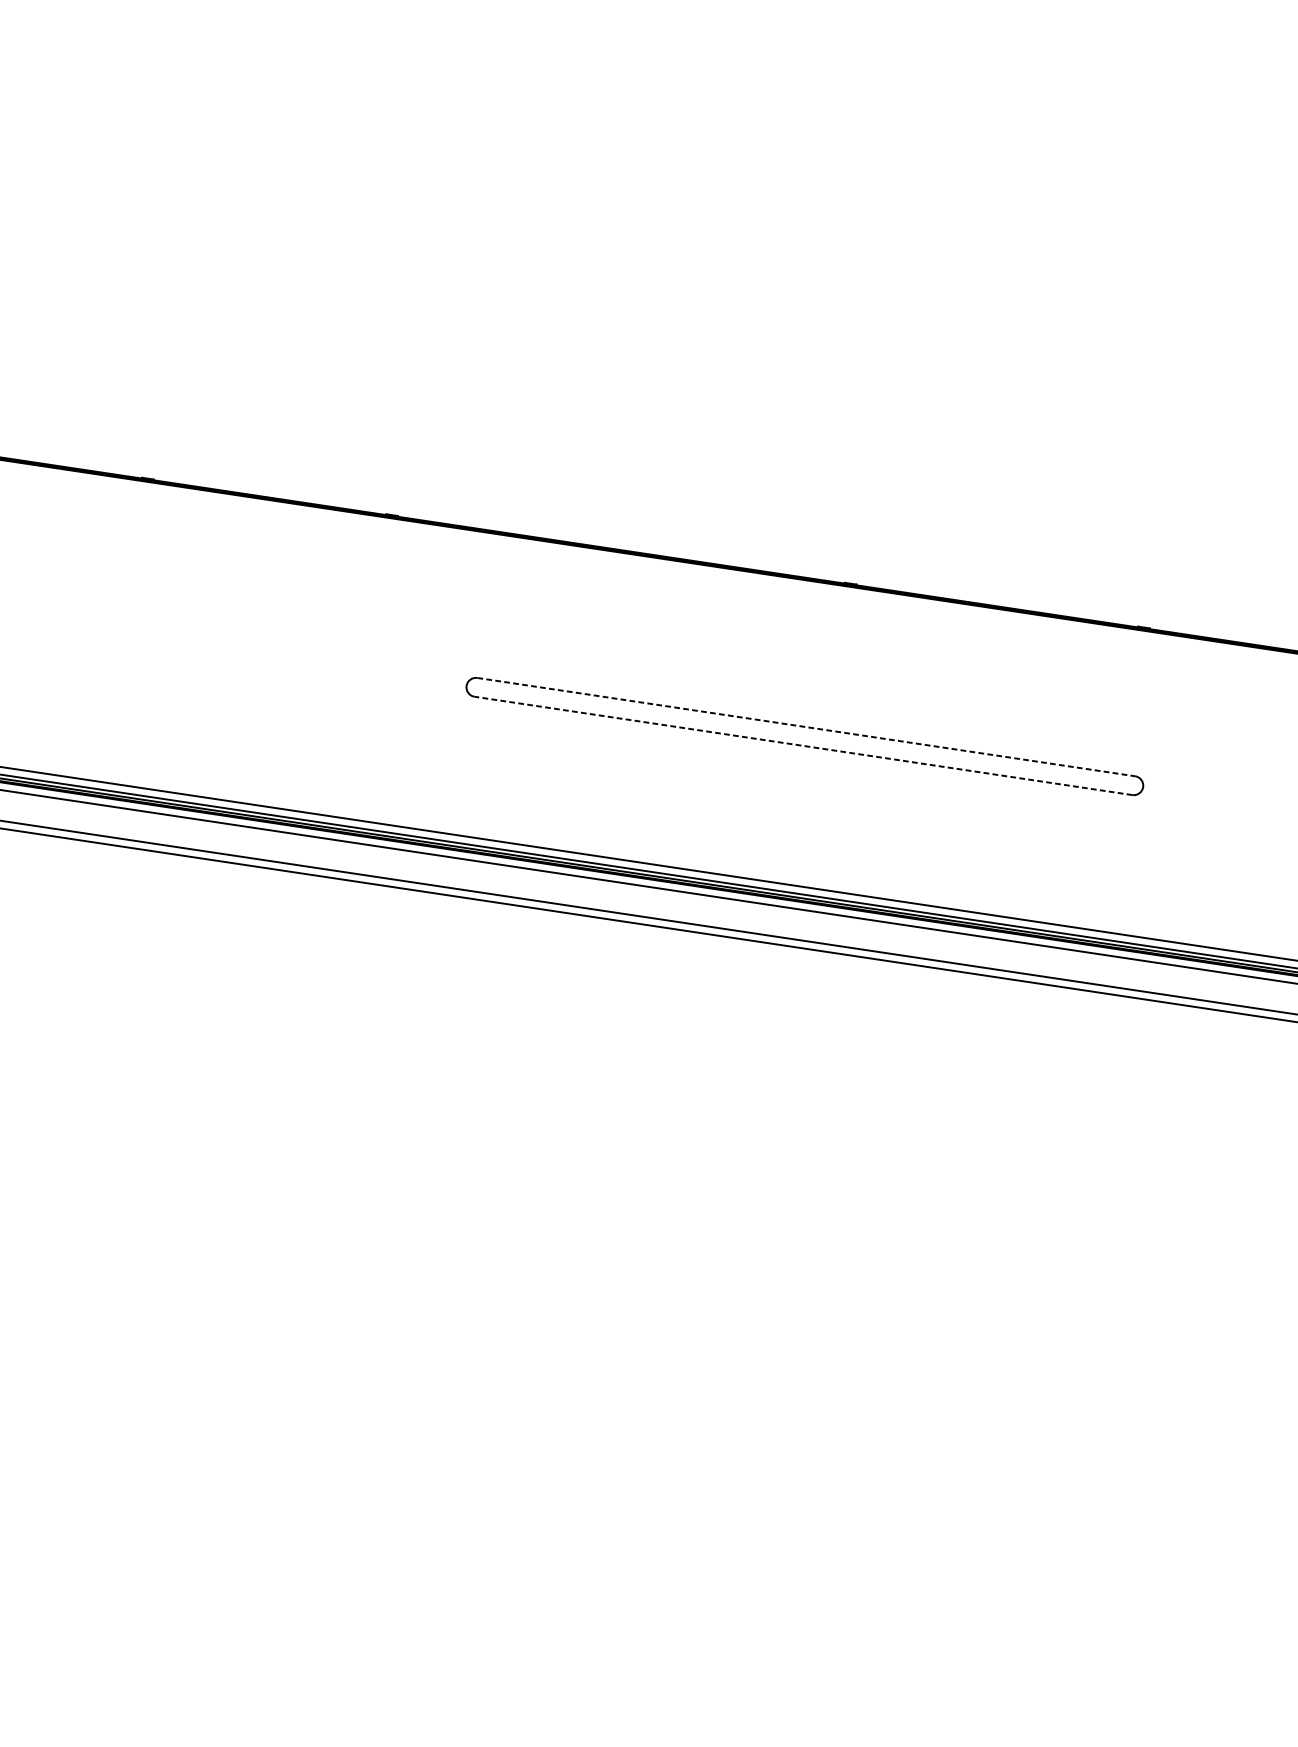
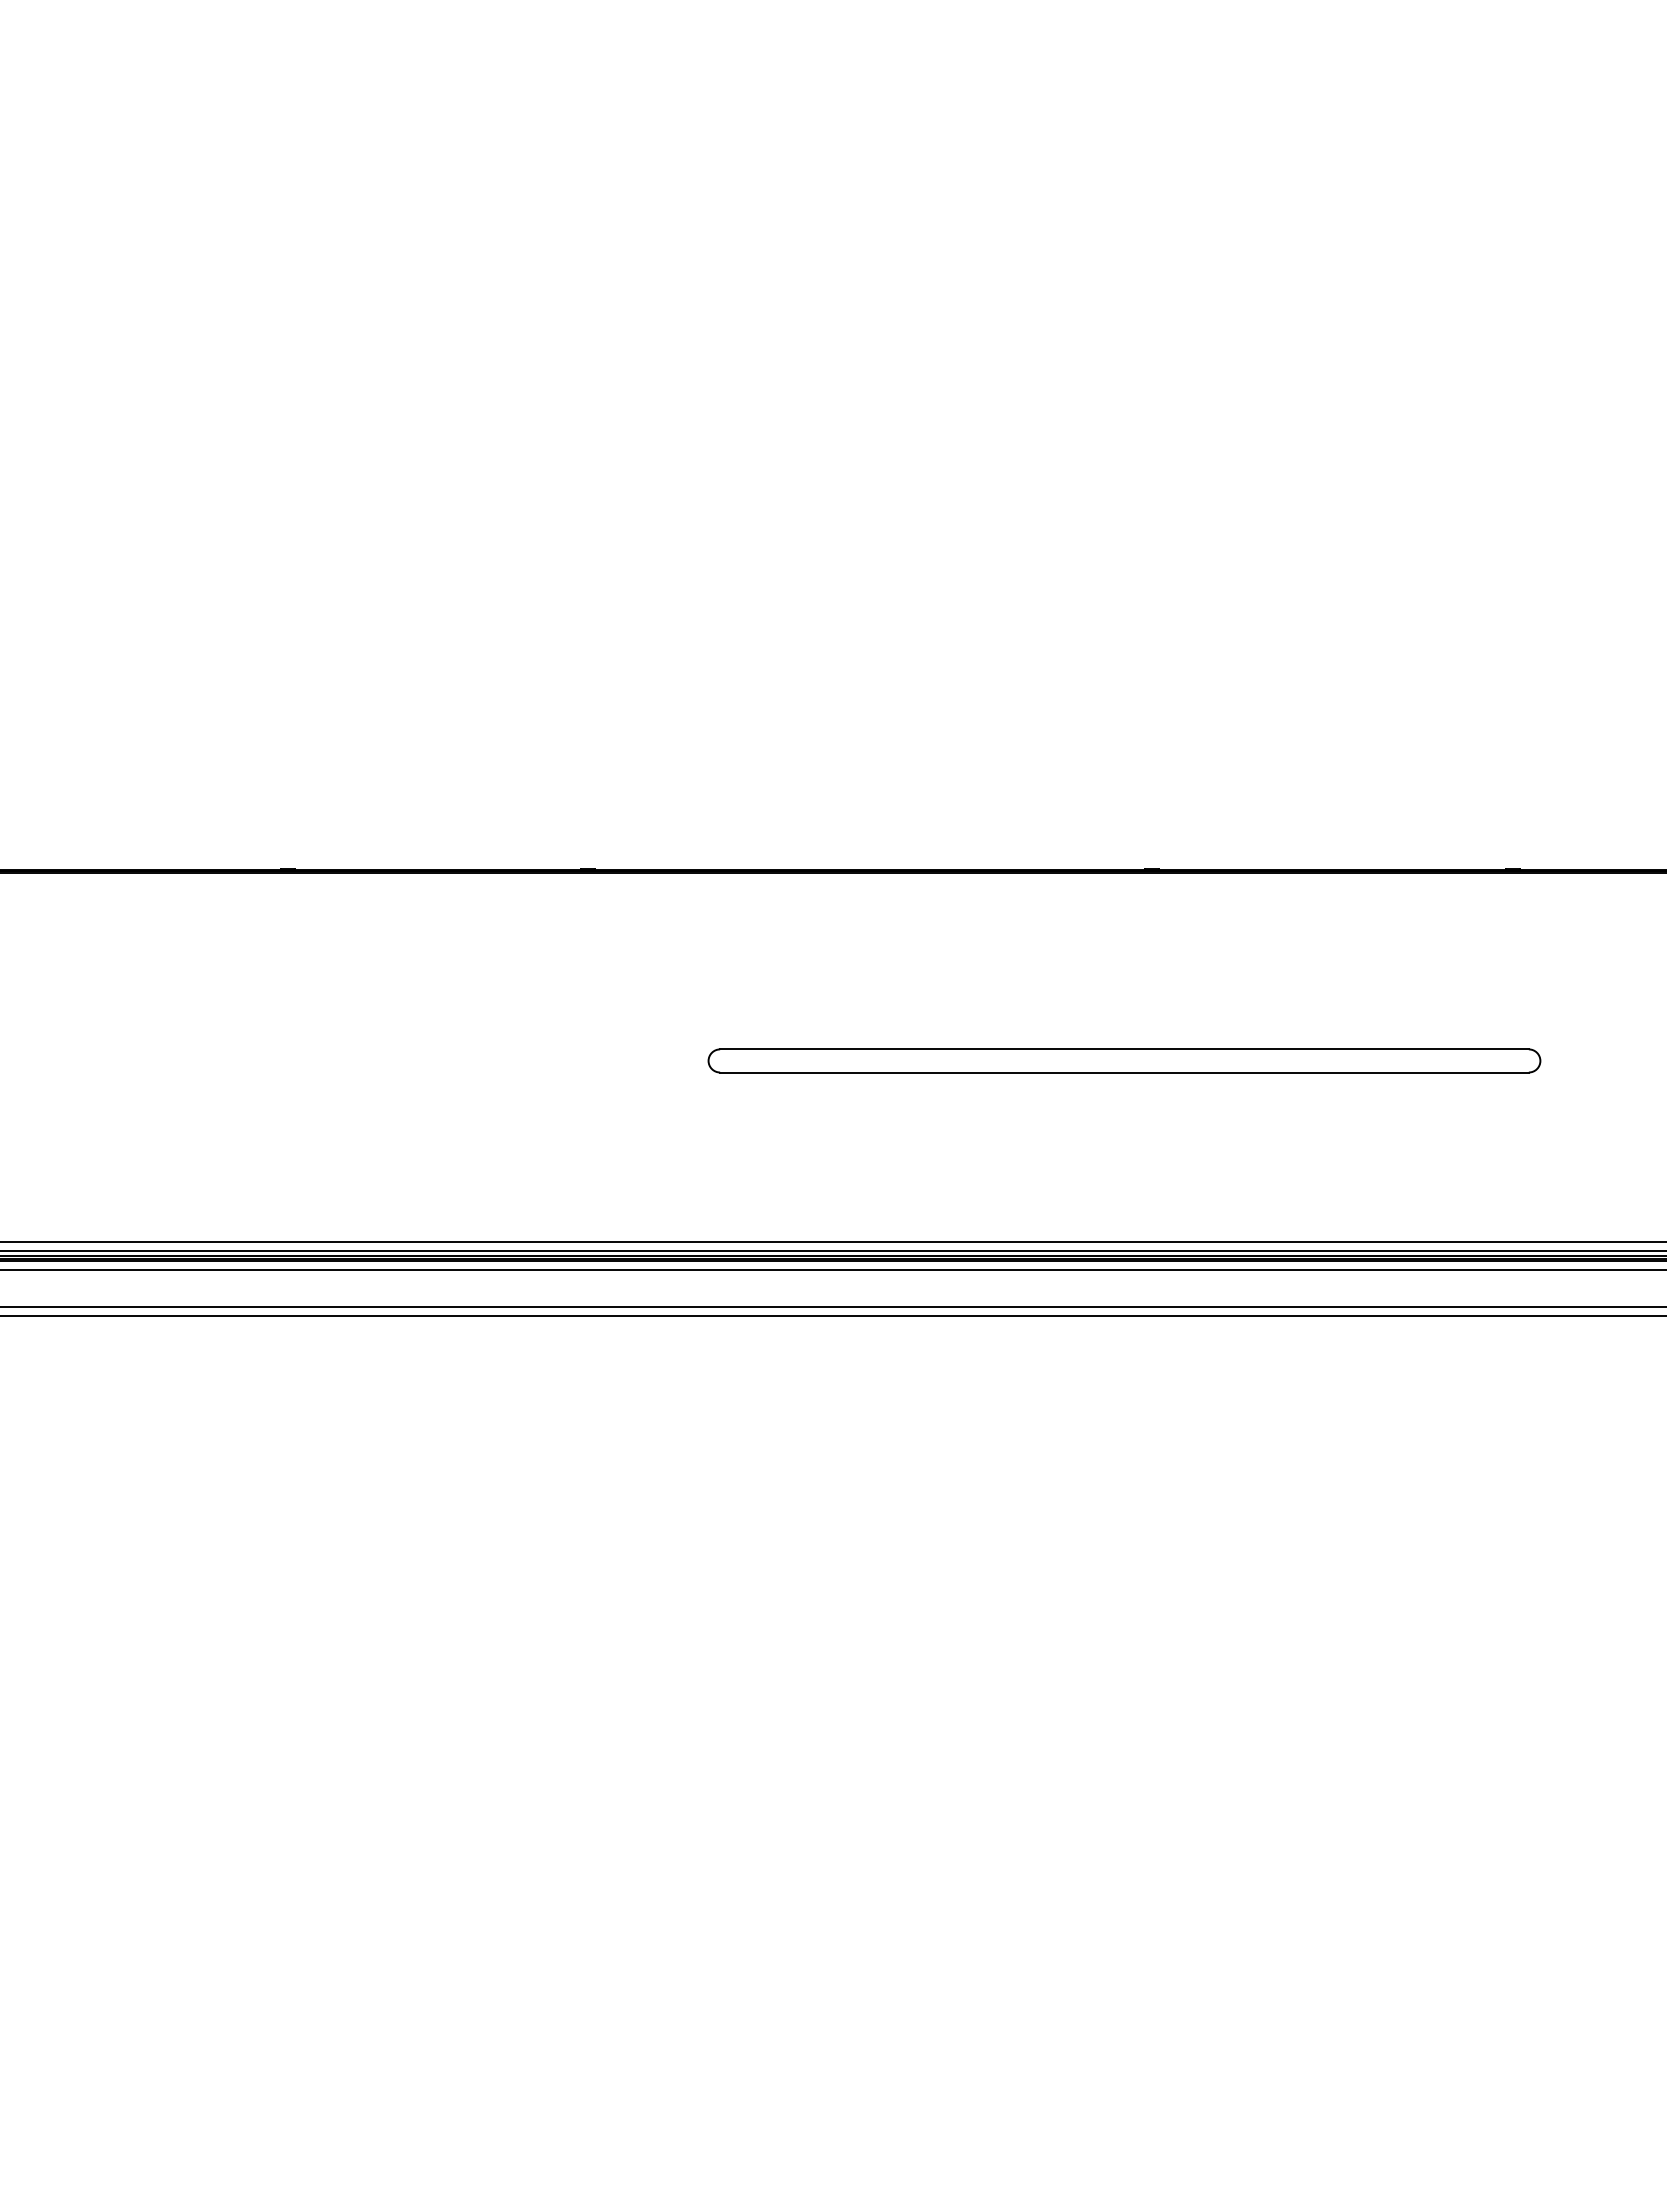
line: (806, 727) -> (1124, 1049), dashed -> solid
line: (802, 745) -> (1123, 1072), dashed -> solid

